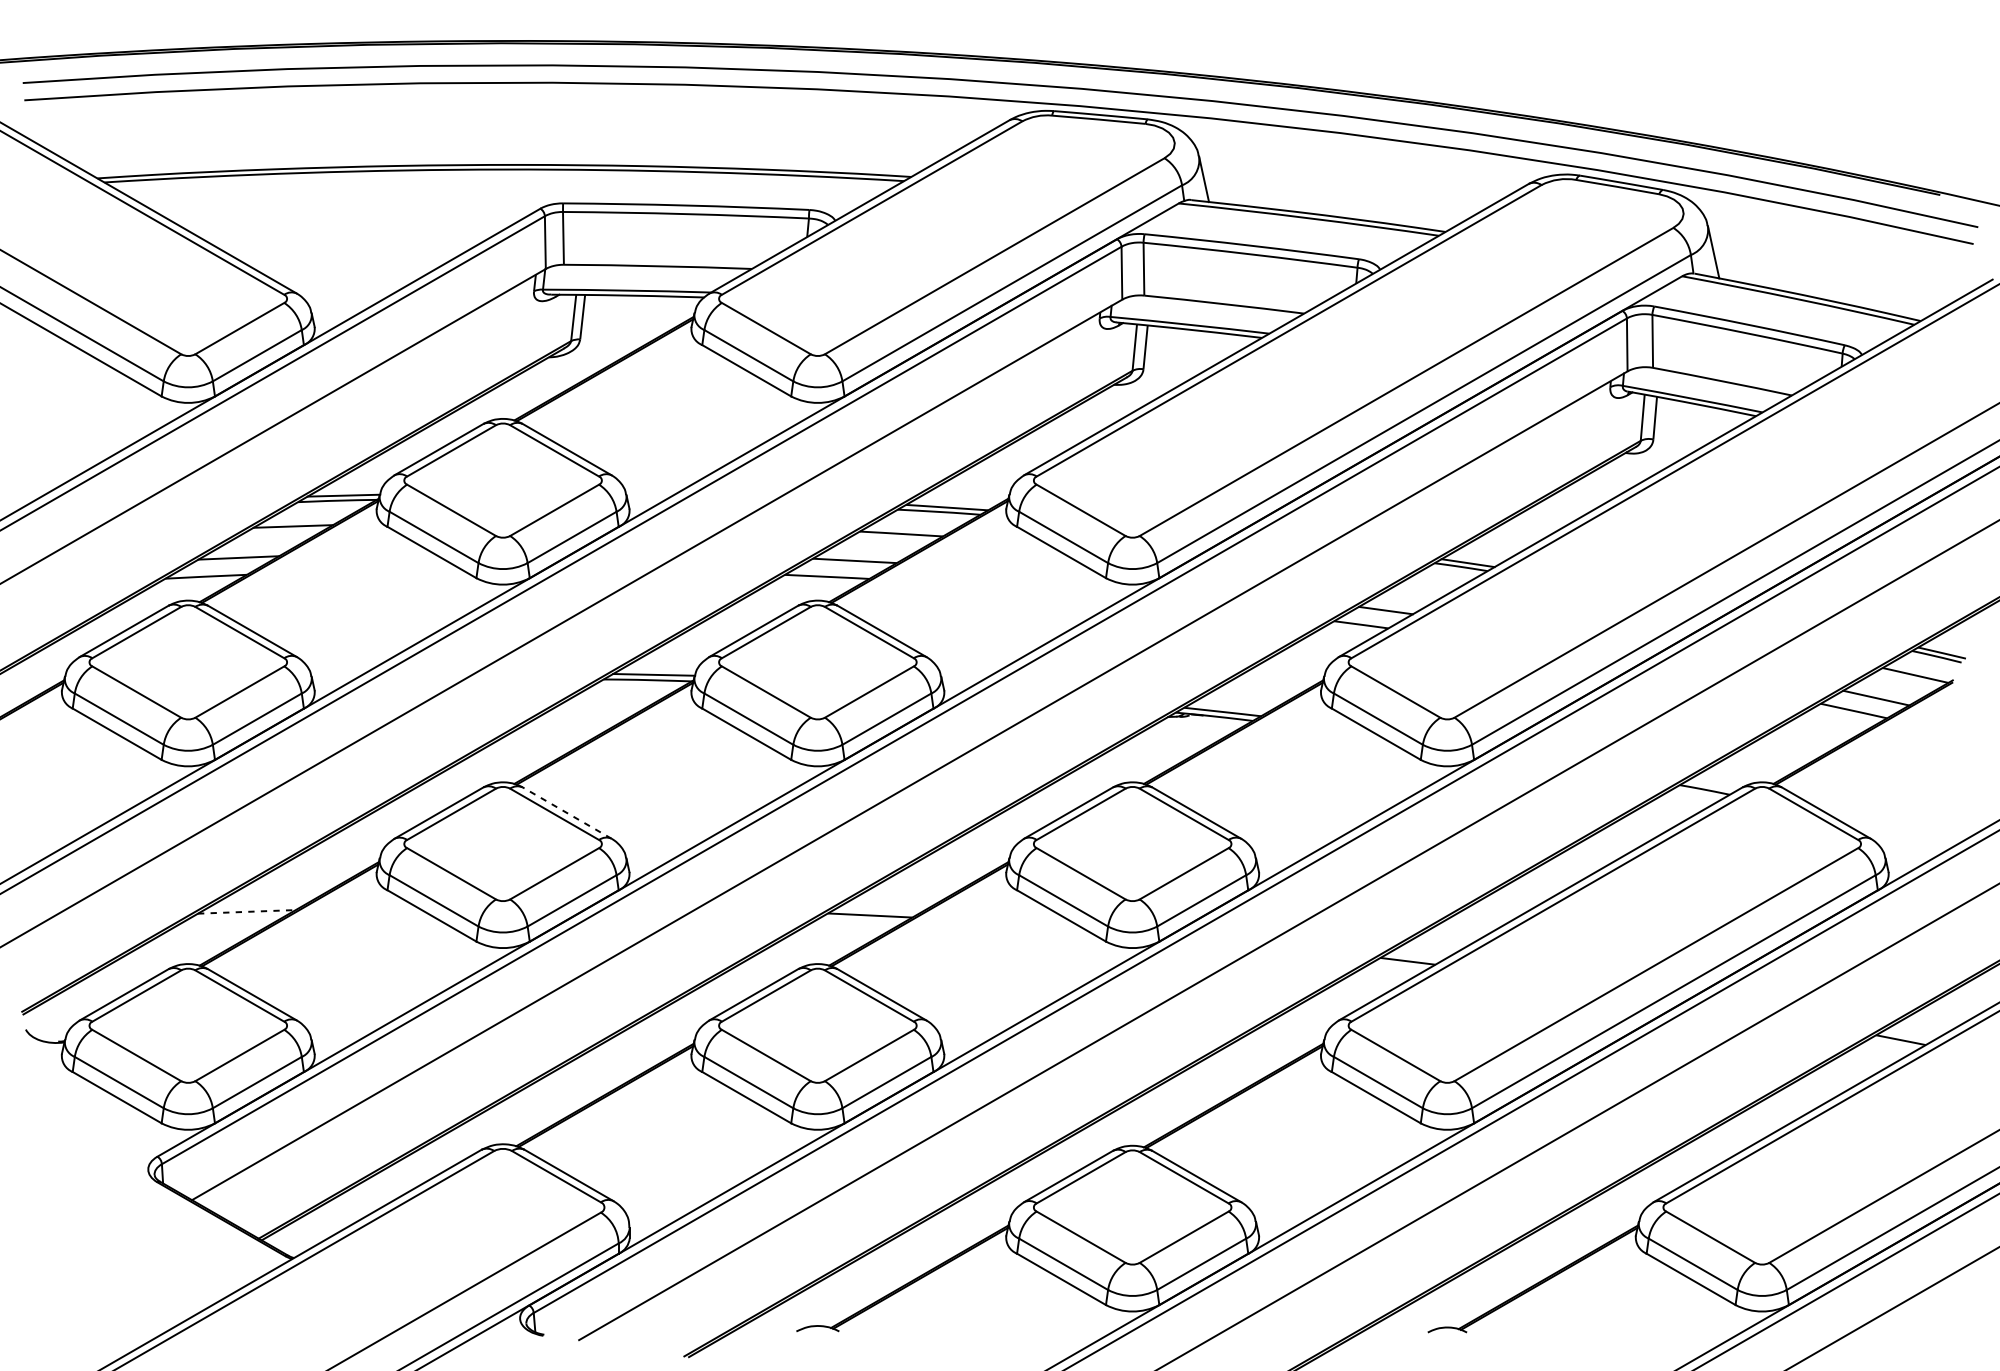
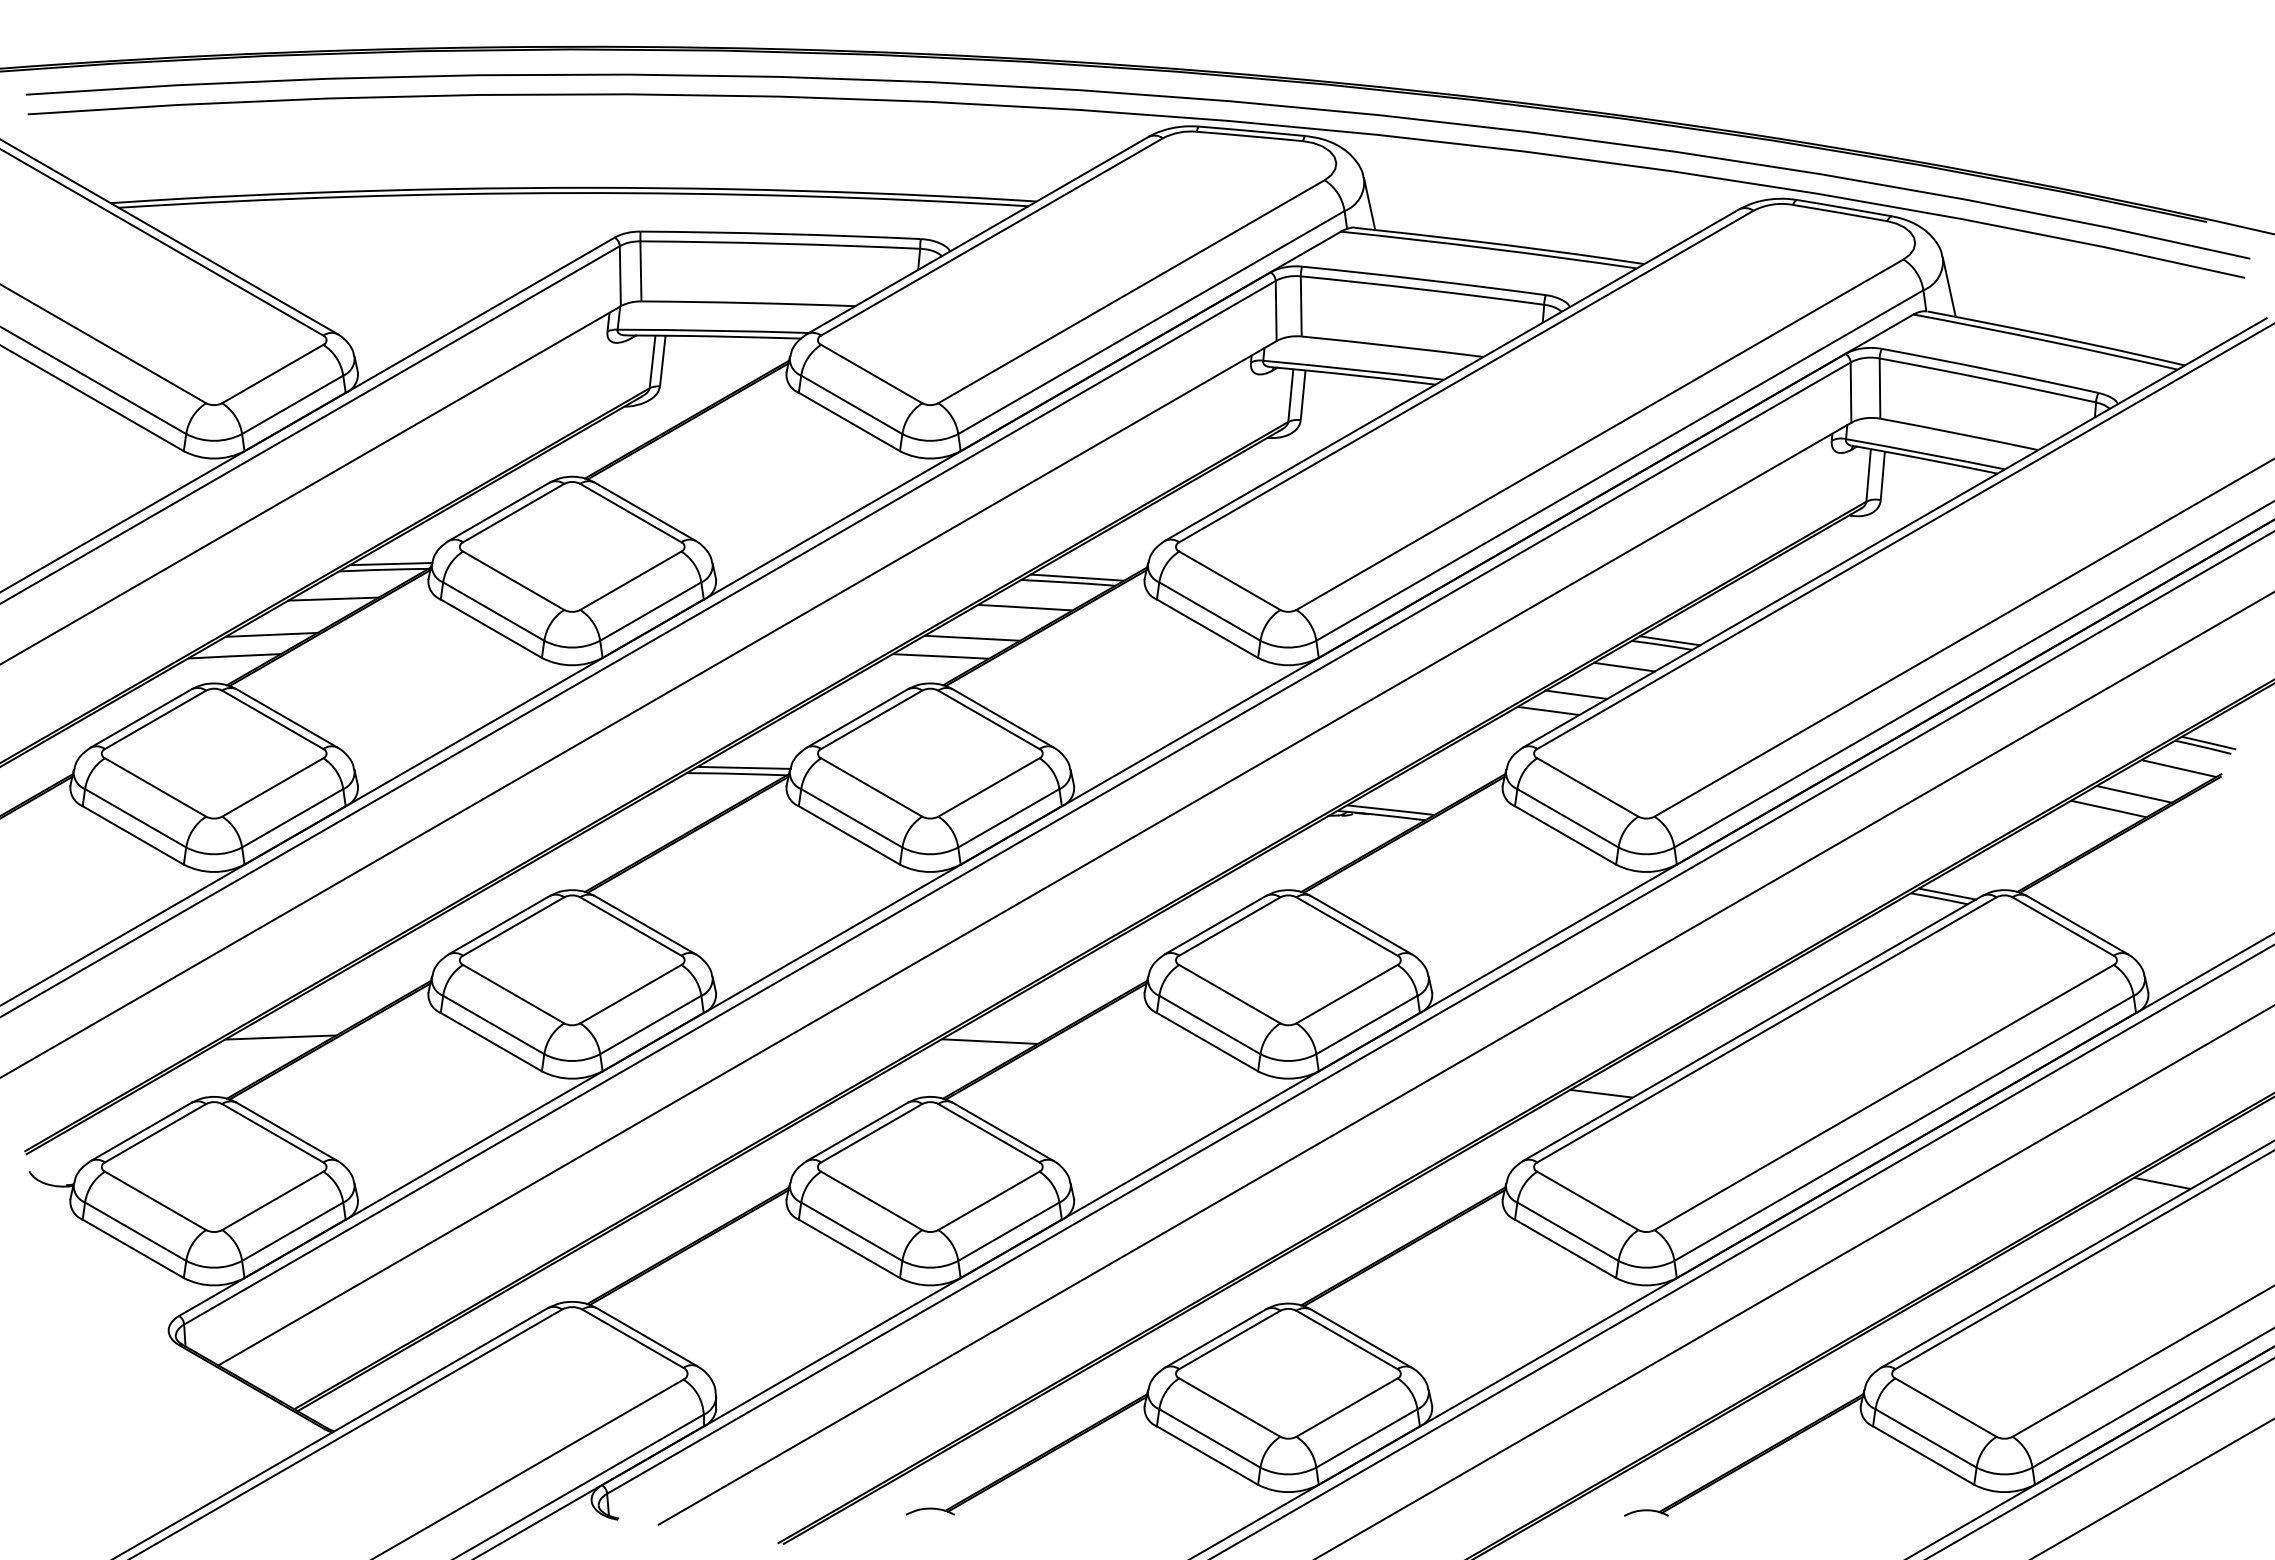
line: (1427, 585) -> (1623, 666), added
line: (1711, 785) -> (1946, 893), added
line: (566, 812) -> (644, 924), dashed -> solid
line: (247, 911) -> (281, 1037), dashed -> solid

